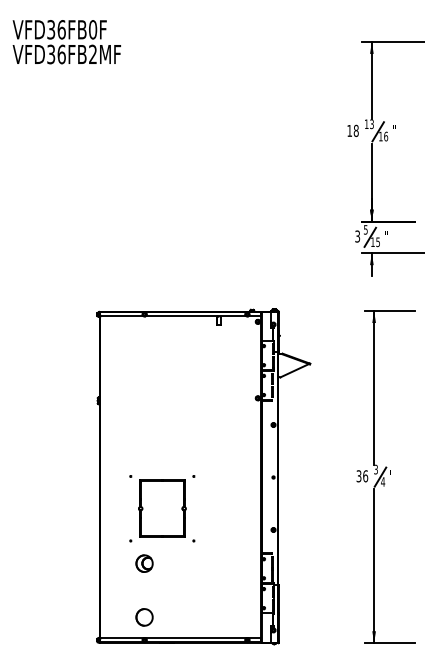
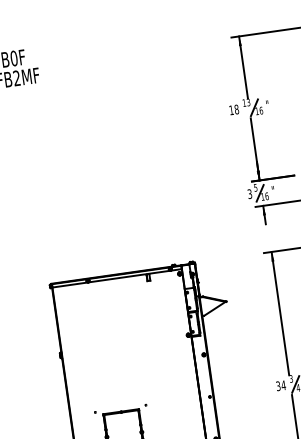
text: (378, 242) -> (267, 196), 15 -> 16
text: (365, 476) -> (283, 385), 36 -> 34

